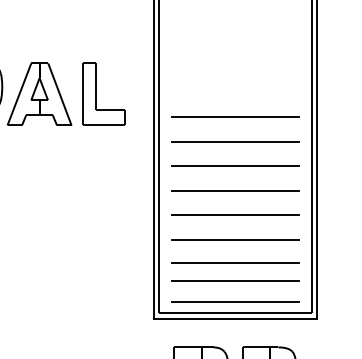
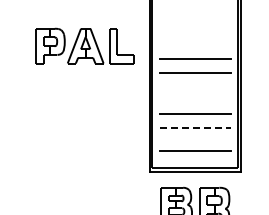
line: (235, 166) -> (195, 86), removed
line: (235, 189) -> (195, 99), removed
line: (235, 239) -> (195, 127), solid -> dashed
line: (235, 262) -> (195, 140), removed
line: (235, 302) -> (195, 162), removed

